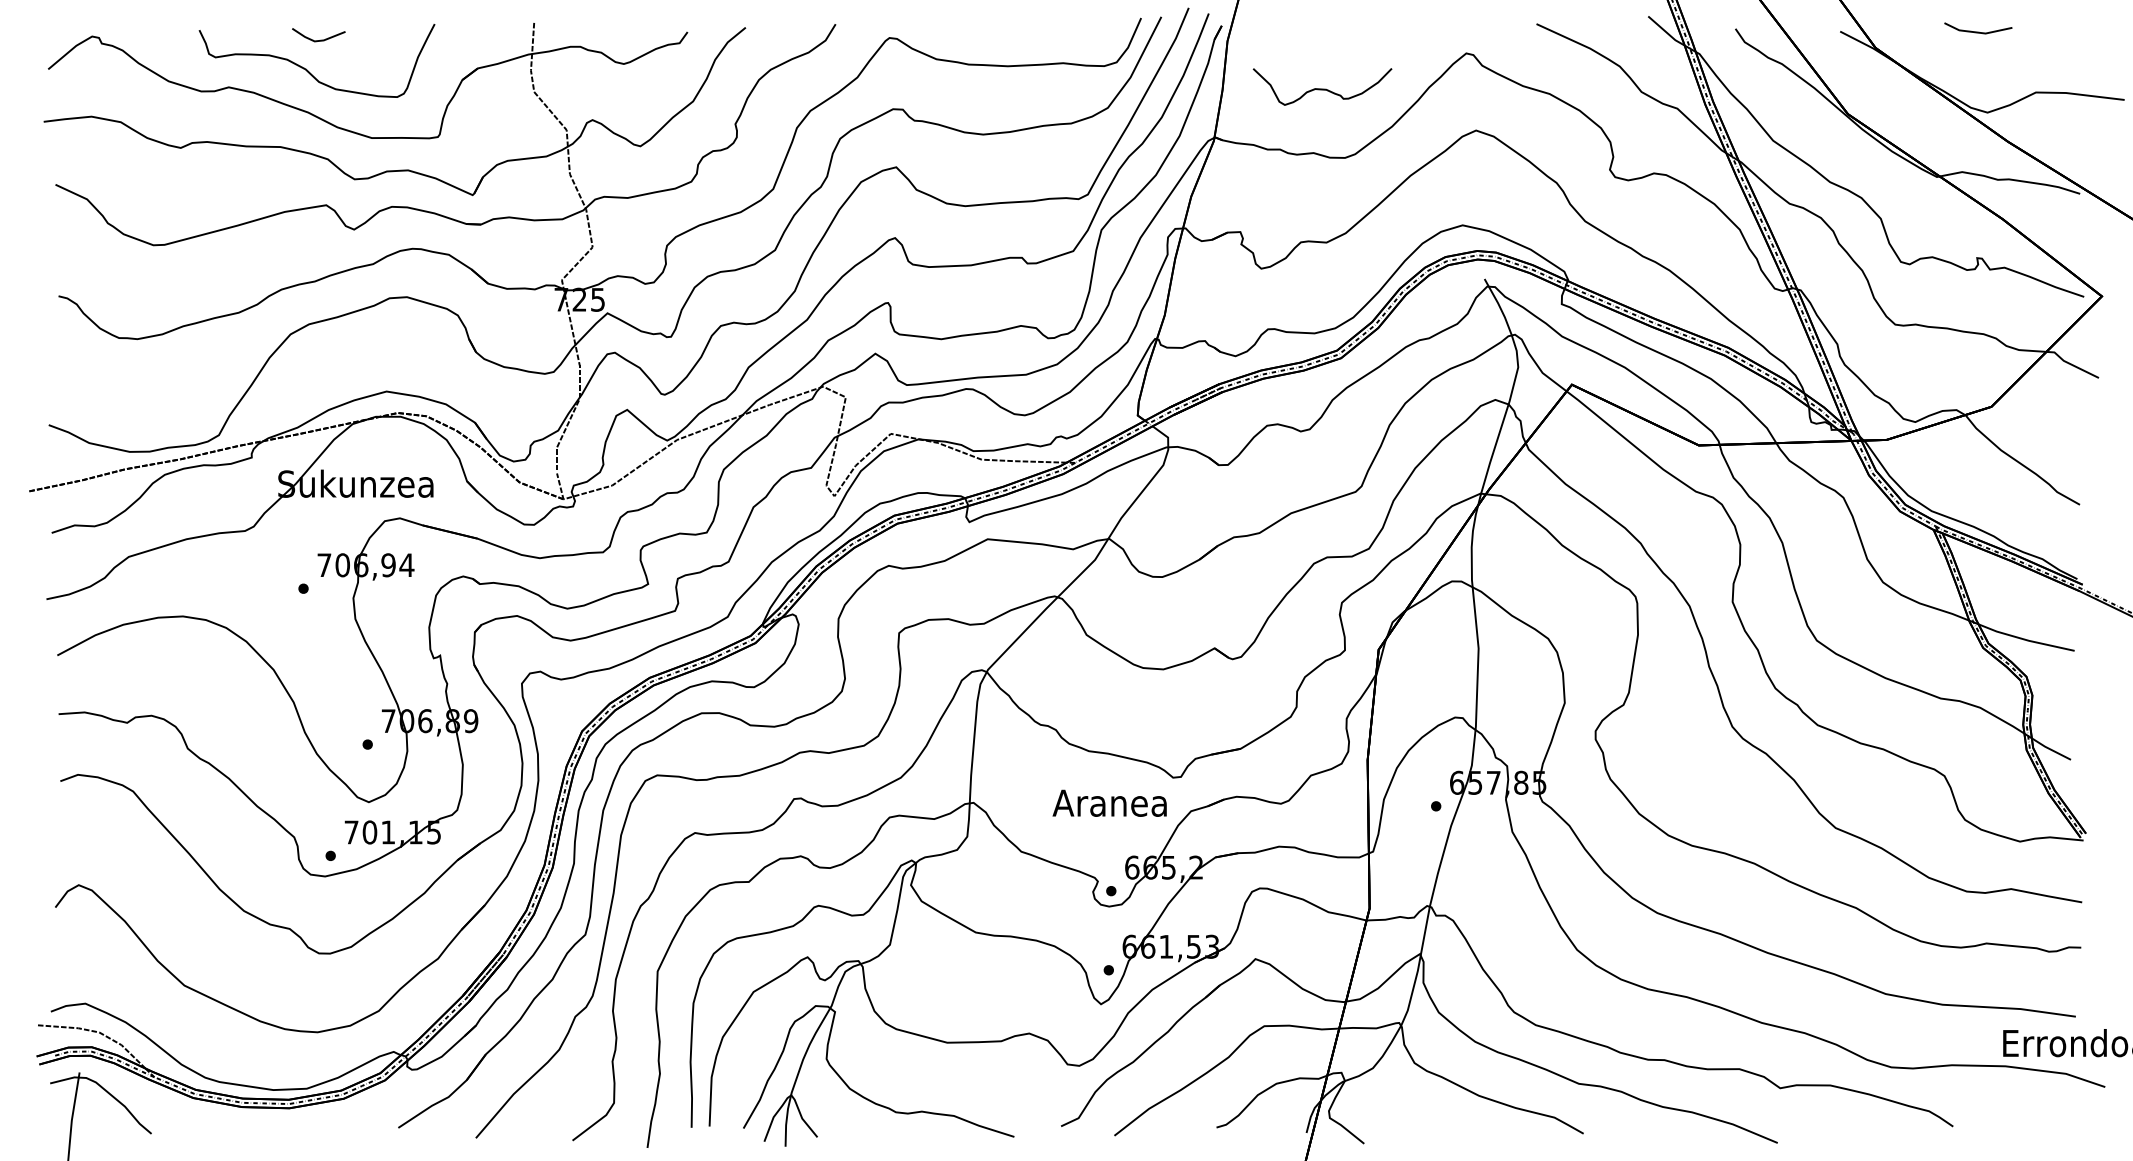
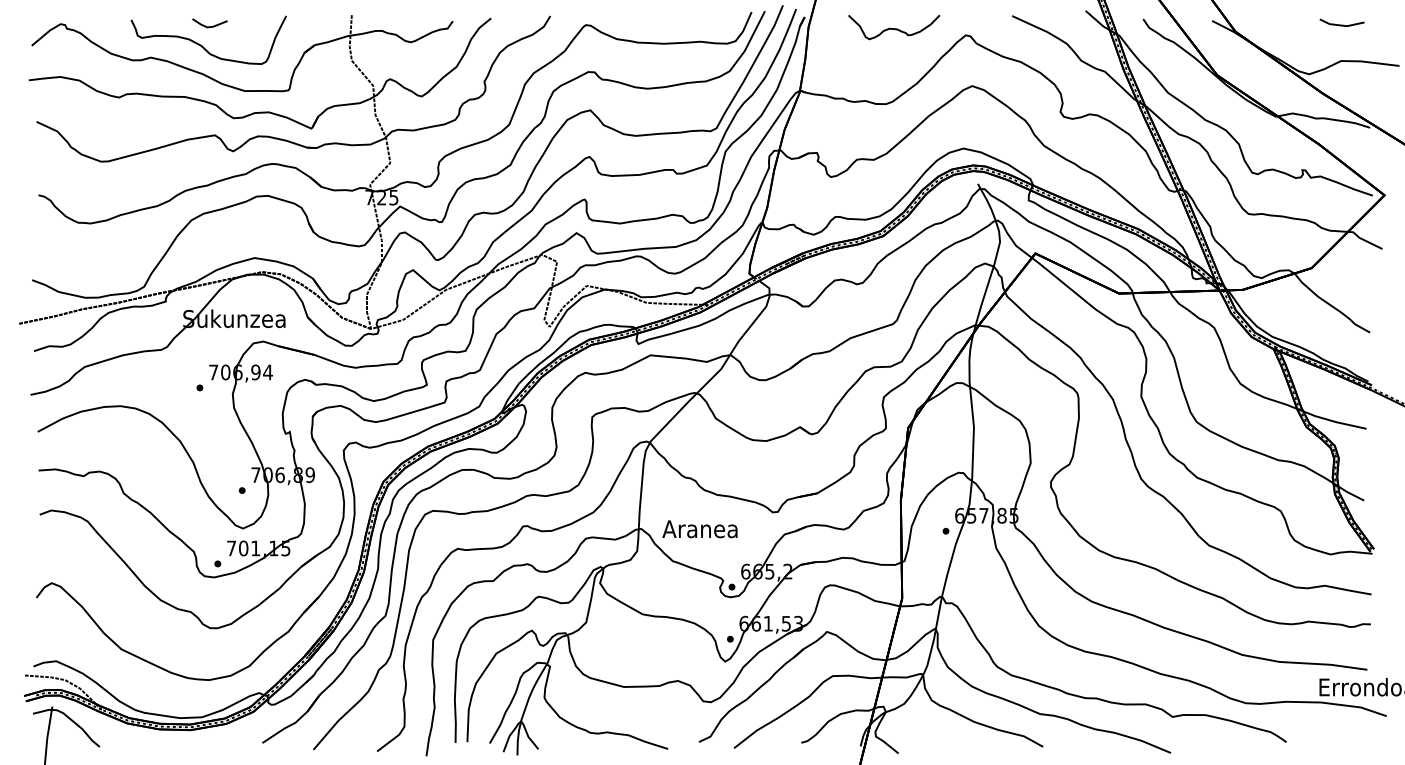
line: (1977, 30) -> (1341, 24), moved
curve: (1323, 88) -> (894, 28), moved
text: (1109, 803) -> (699, 529), moved

